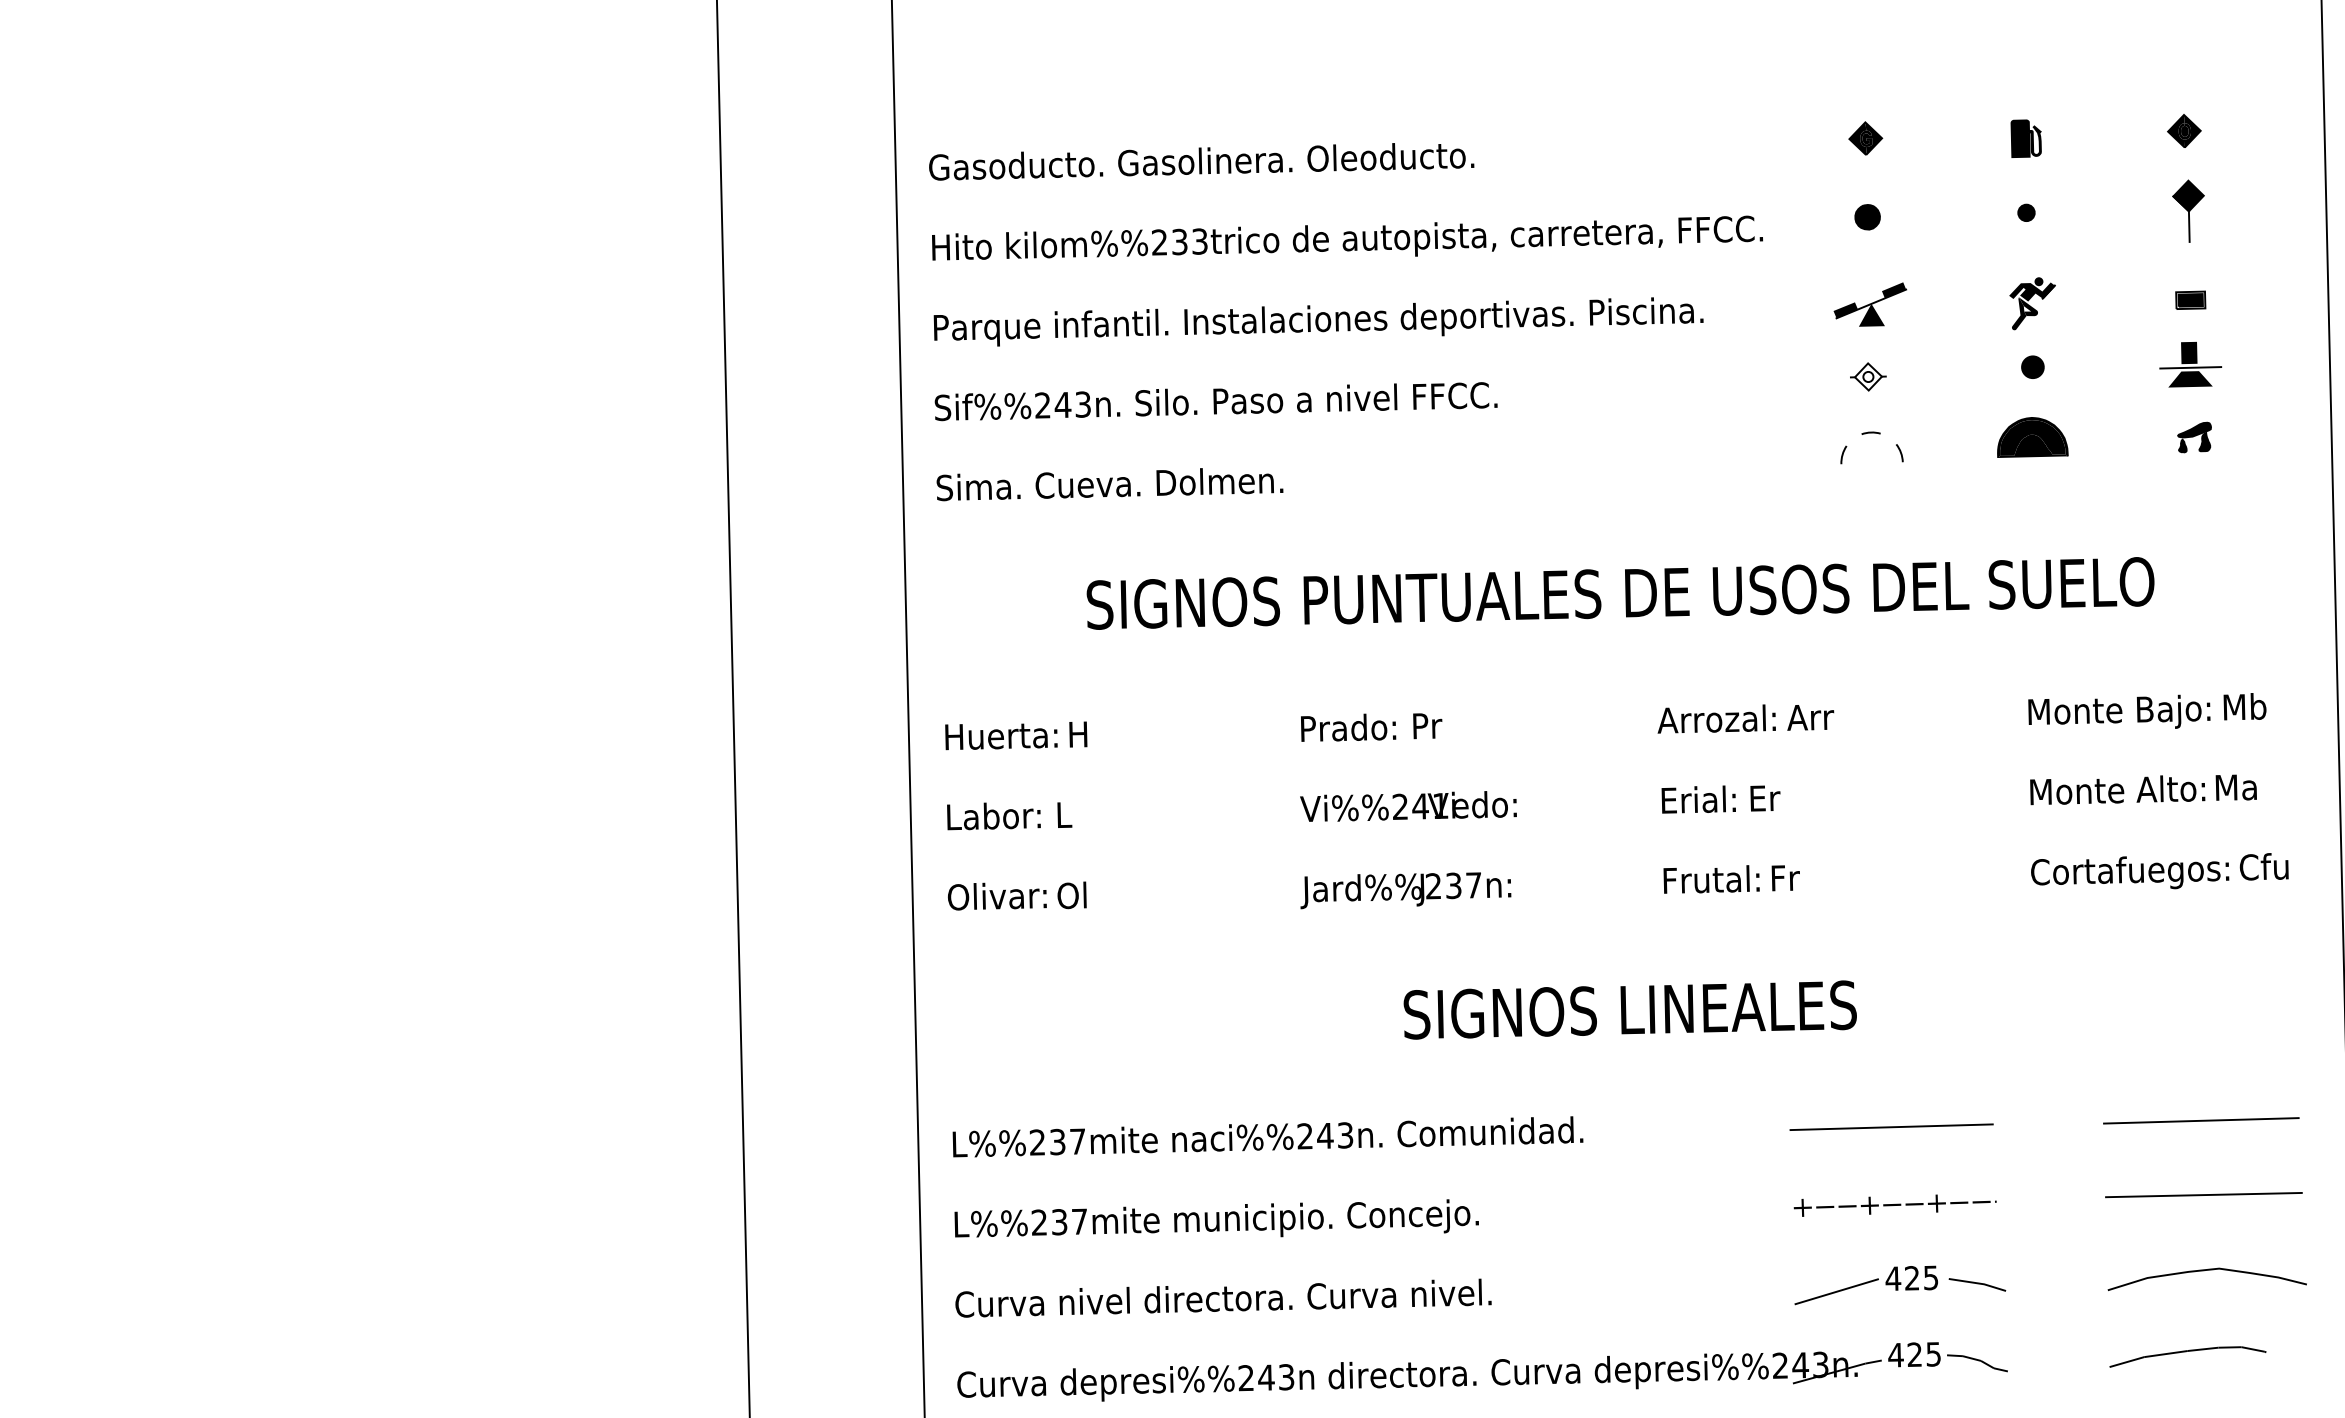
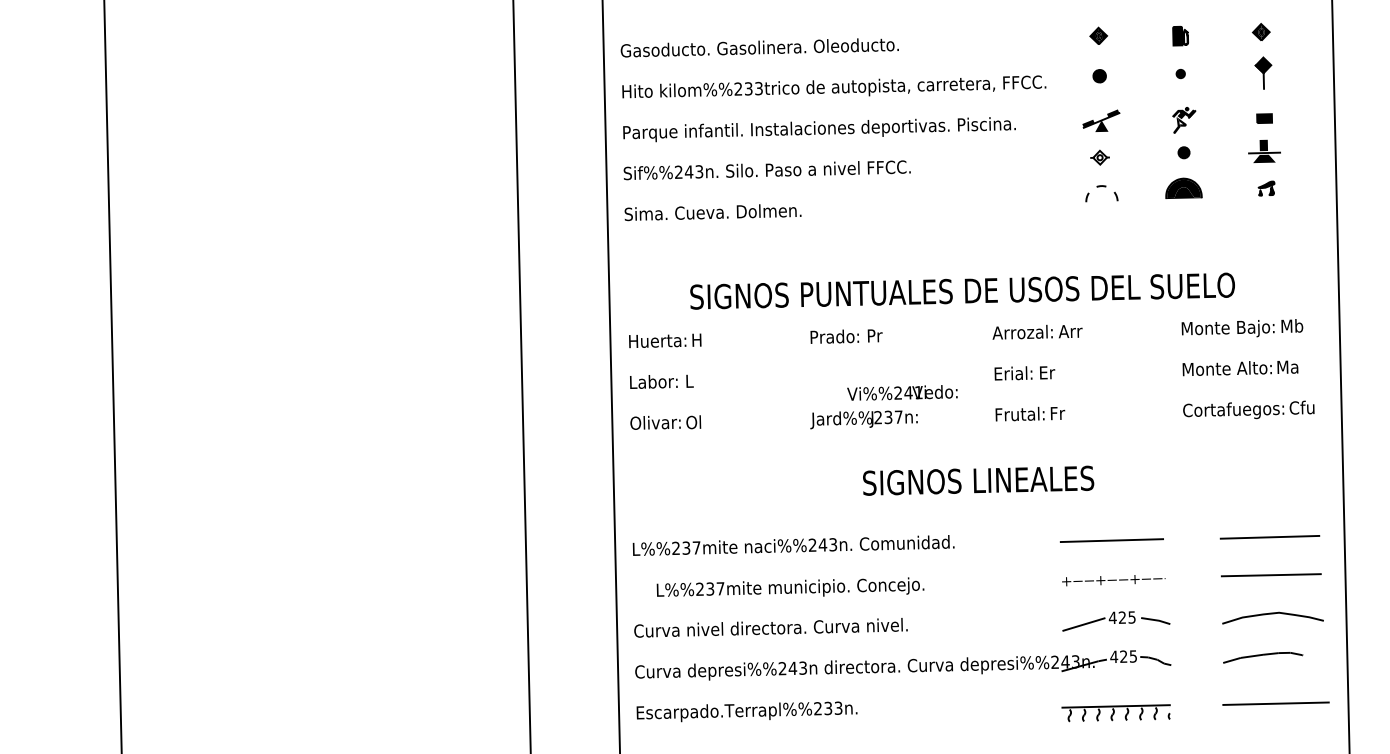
text: (1620, 592) -> (962, 290), moved
text: (1408, 805) -> (902, 392), moved
text: (1216, 1217) -> (790, 586), moved

